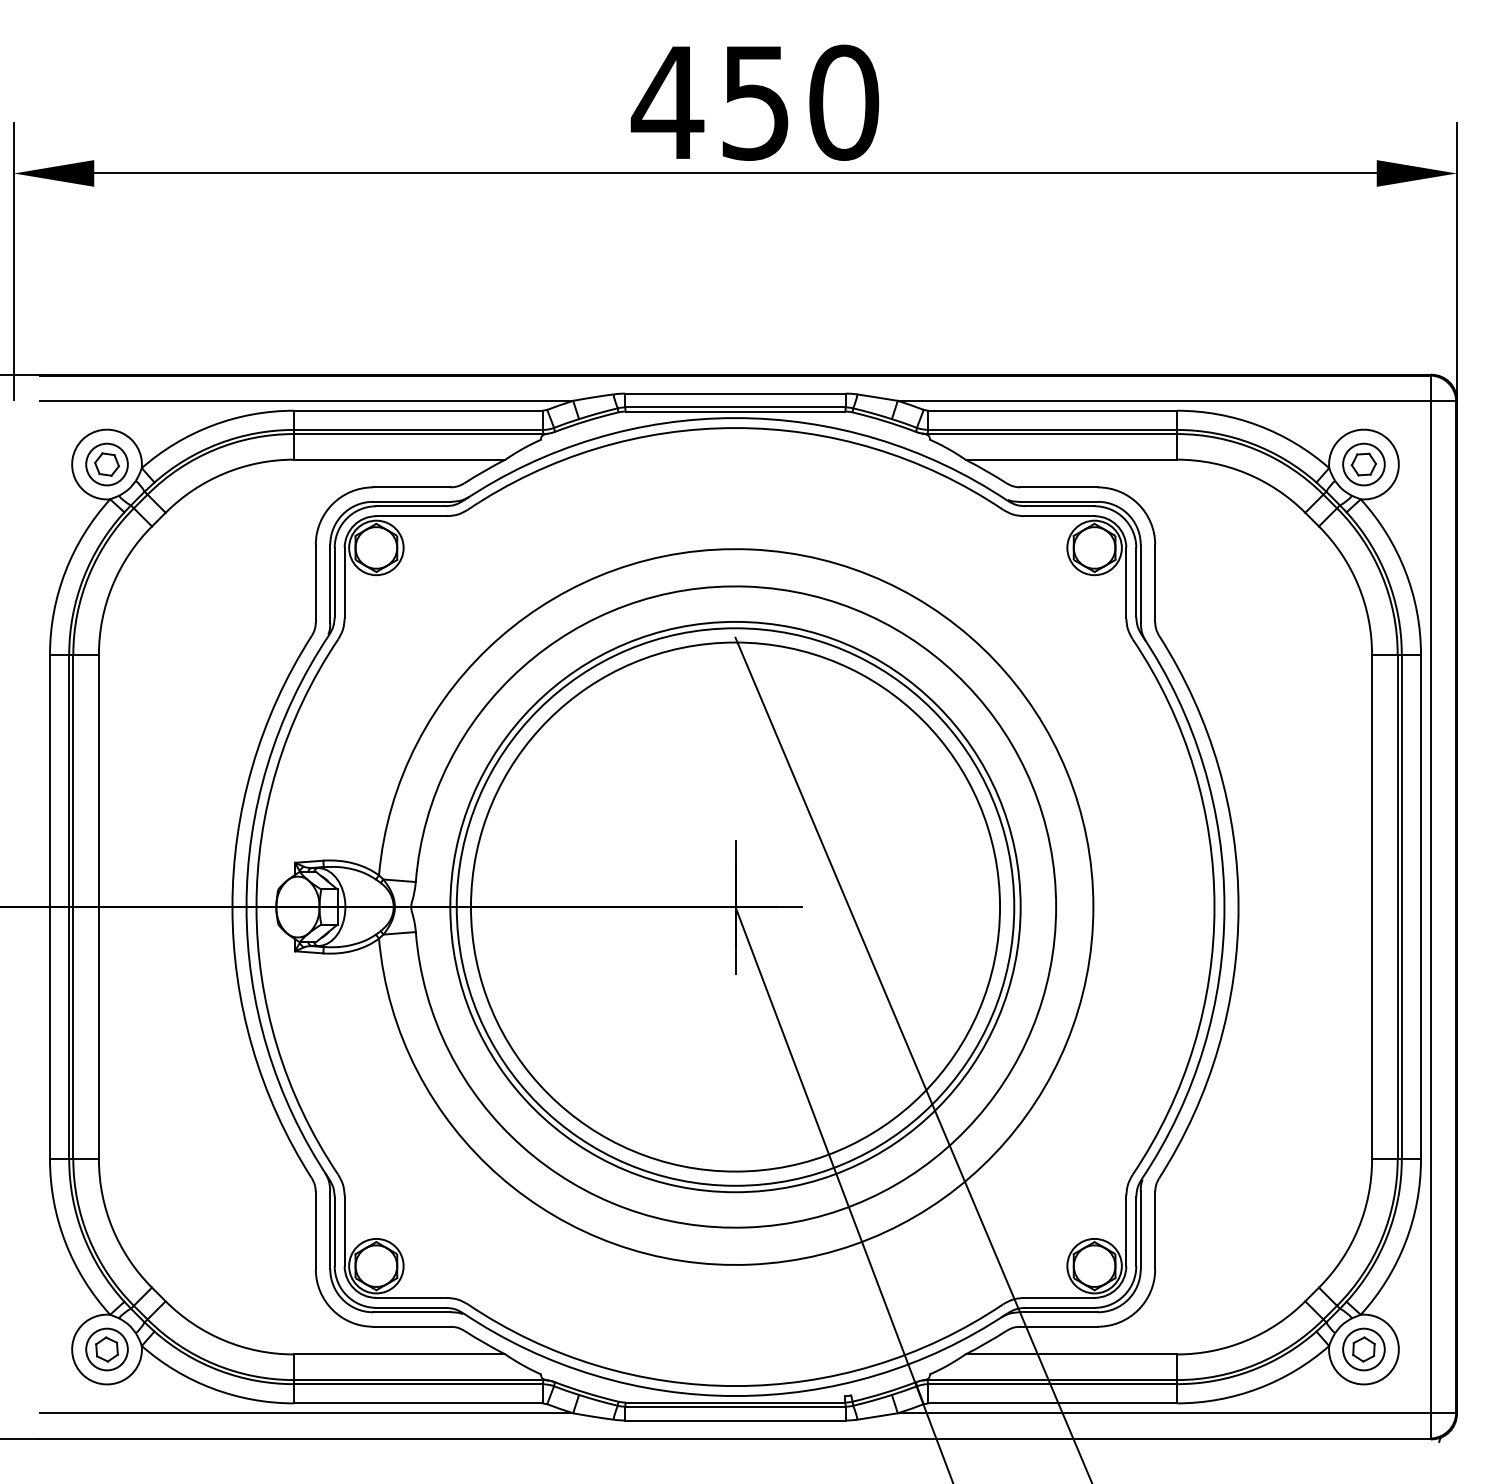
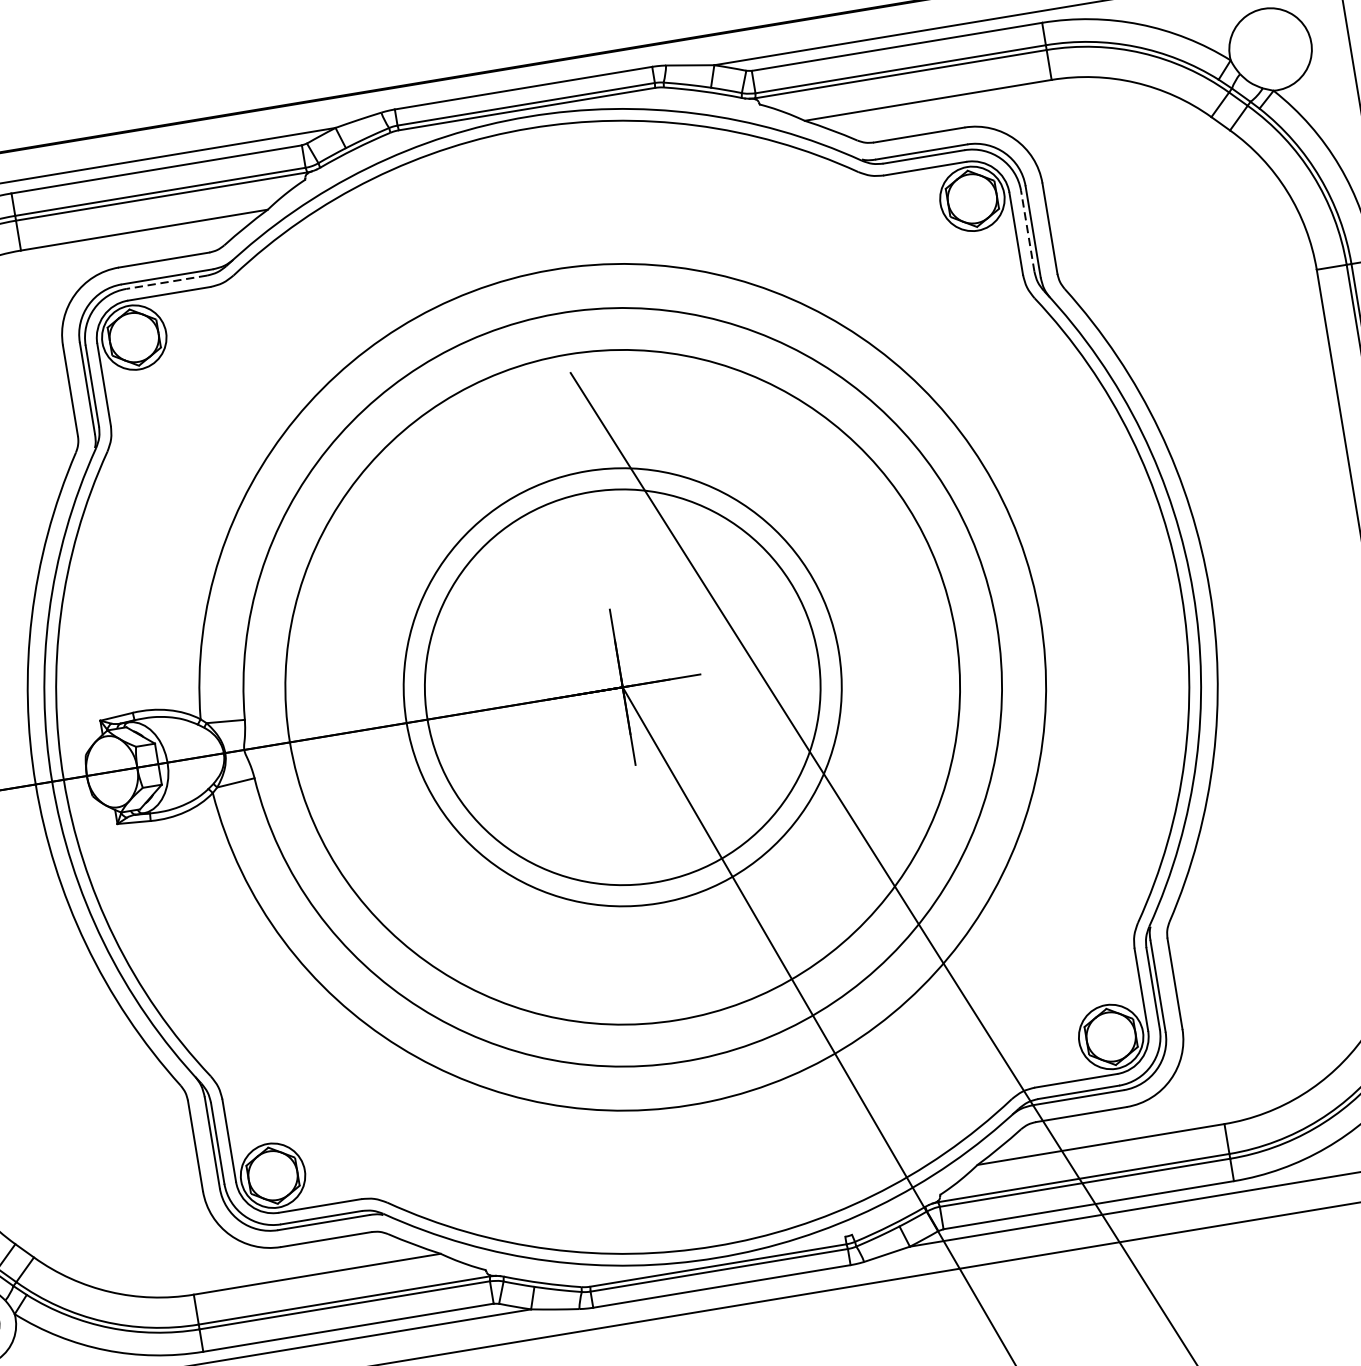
part: (1363, 464) -> (1270, 49), removed
line: (411, 506) -> (167, 282), solid -> dashed
line: (1136, 582) -> (1027, 231), solid -> dashed
circle: (735, 906) -> (622, 686), size x0.6
circle: (735, 906) -> (622, 686), size x0.7

